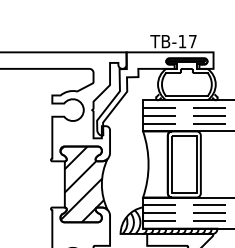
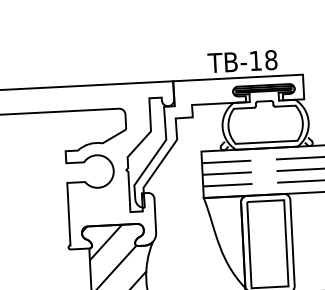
text: (192, 41) -> (270, 60), TB-17 -> TB-18

